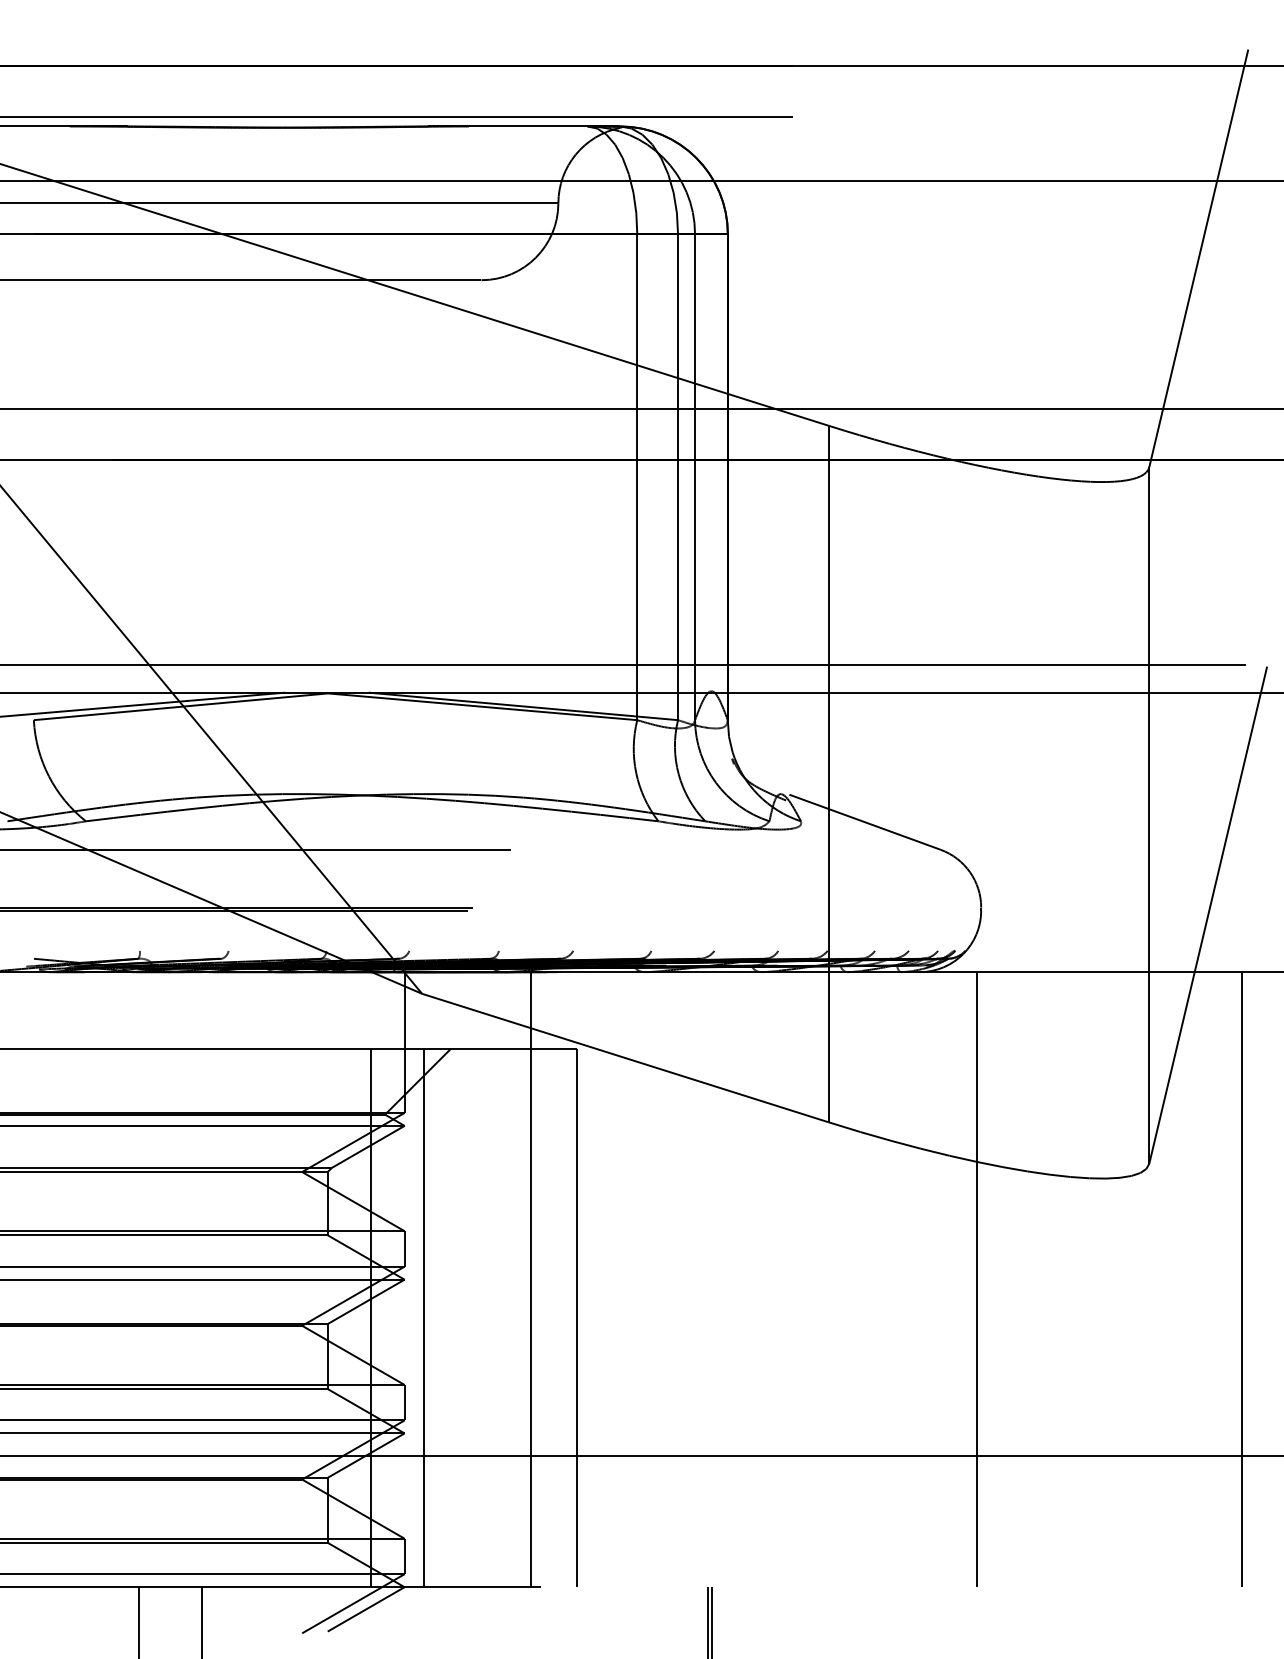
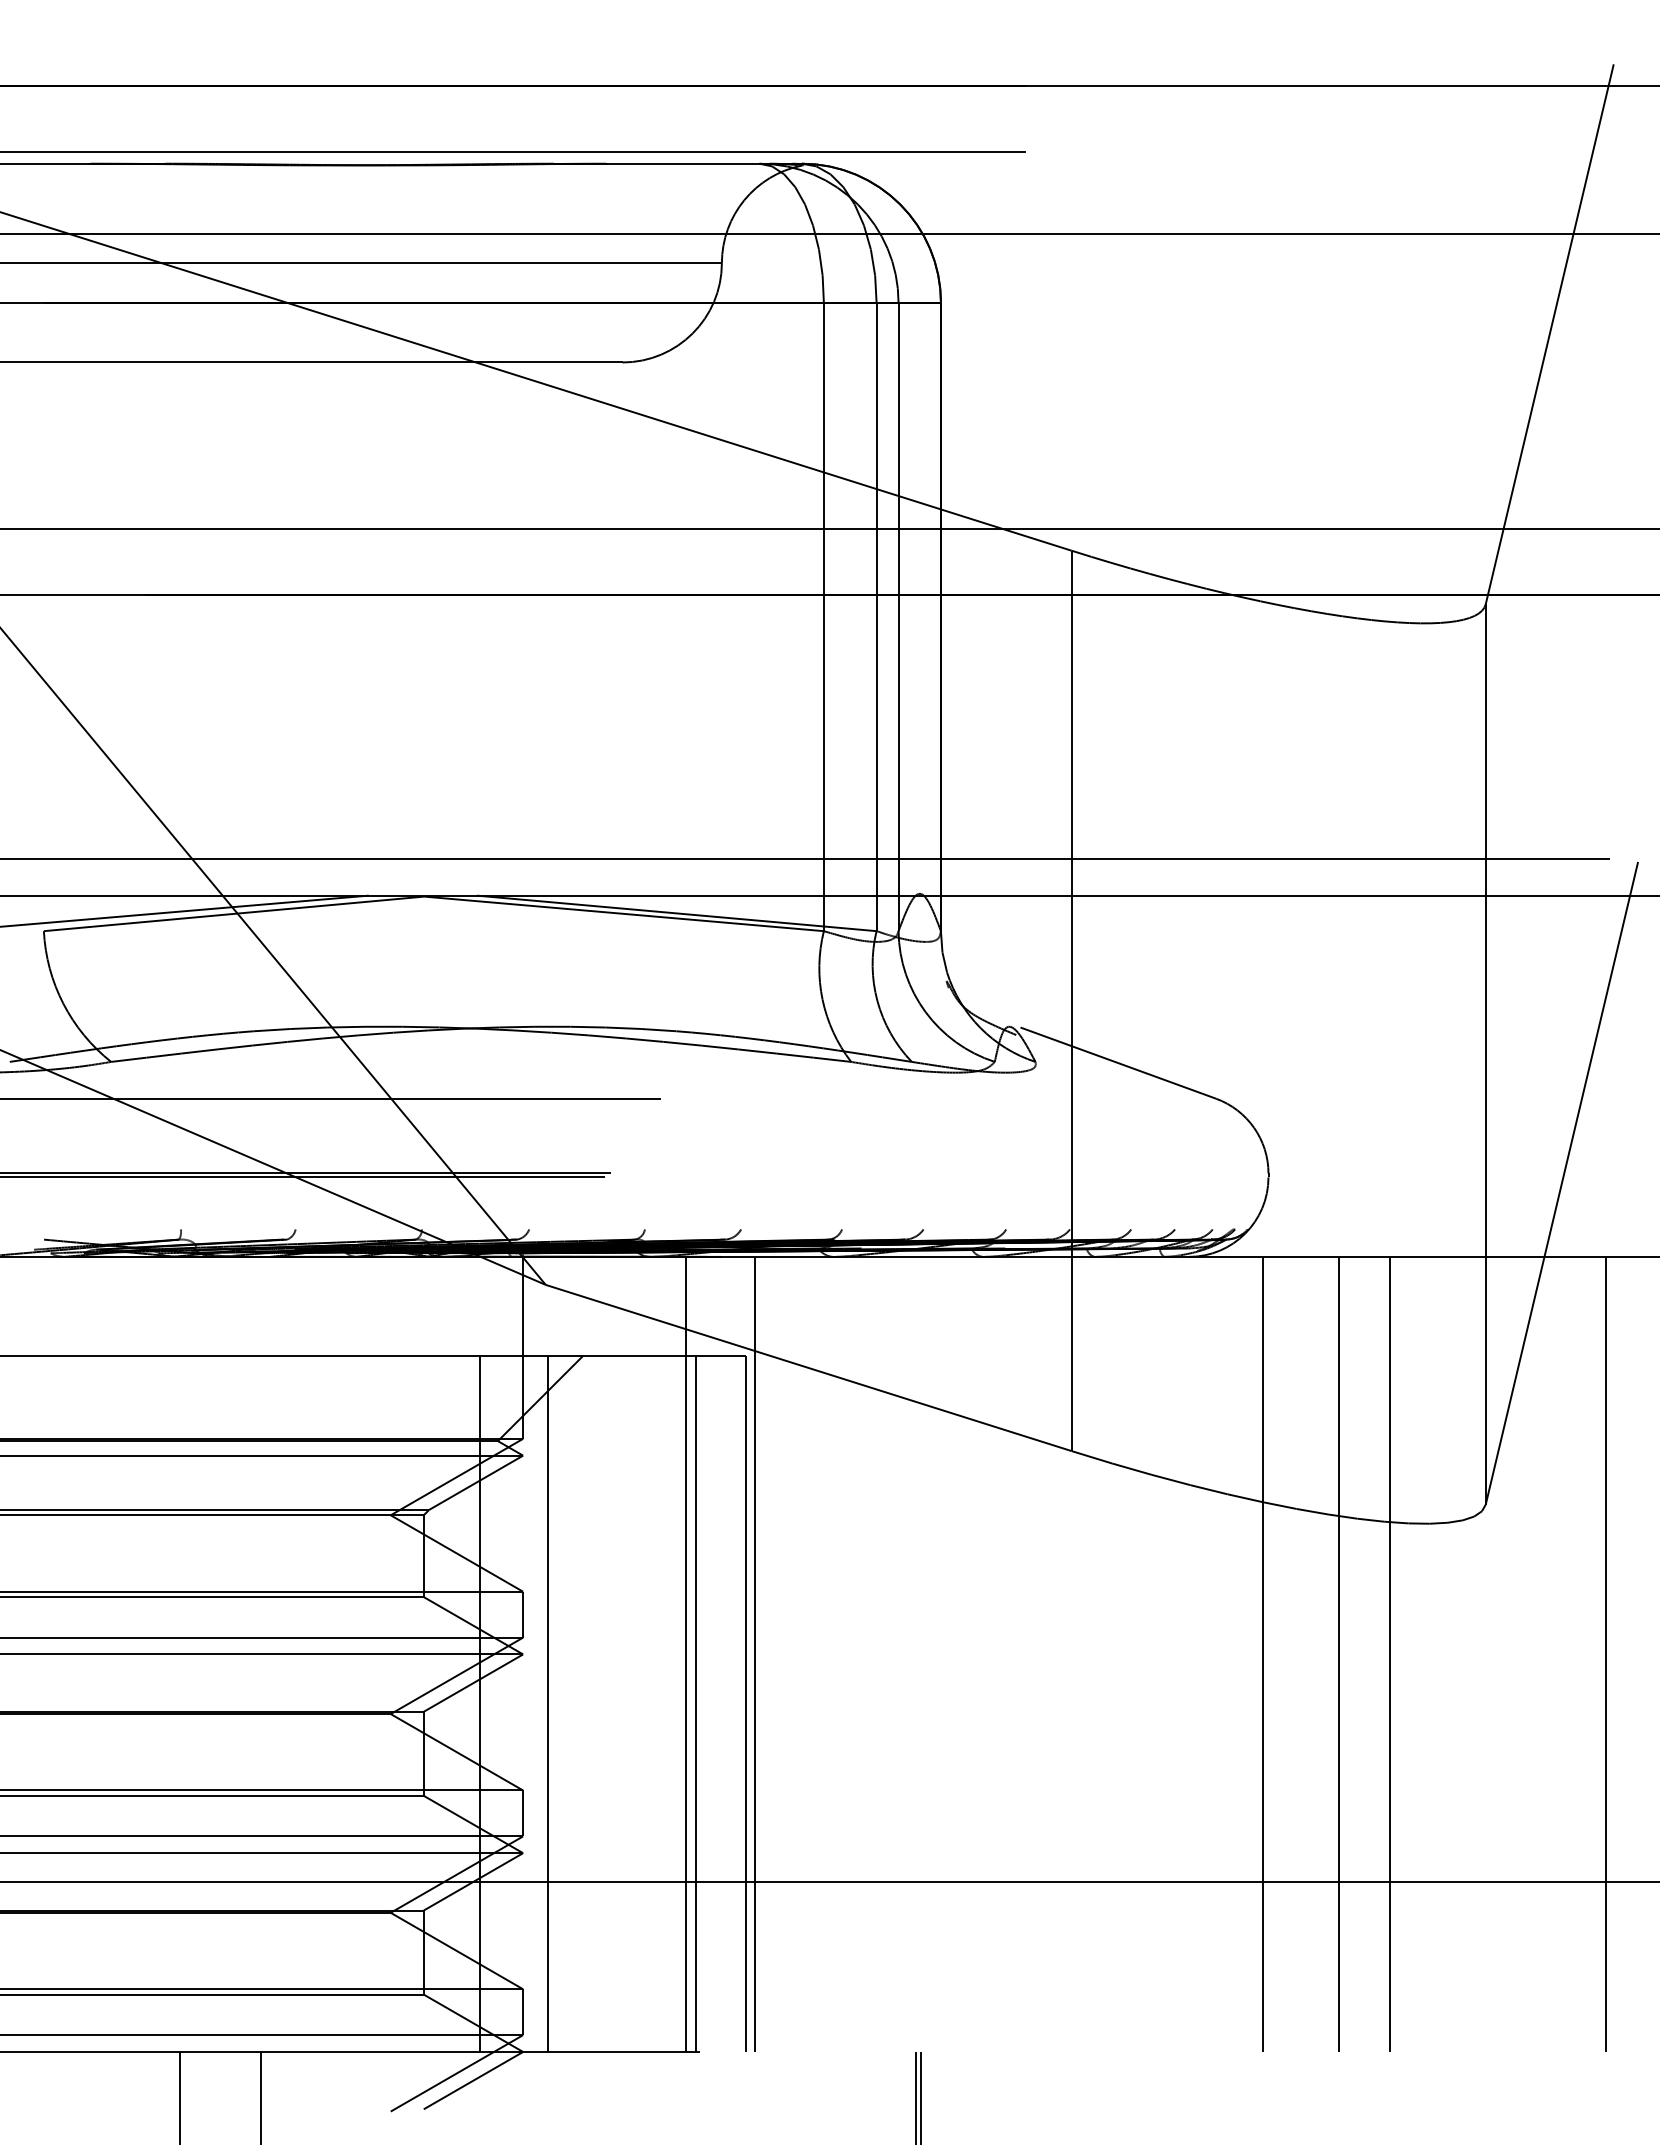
line: (584, 1278) -> (755, 1653), added
line: (1035, 1278) -> (1338, 1653), added
line: (1074, 1278) -> (1389, 1653), added
line: (537, 1317) -> (695, 1703), added

